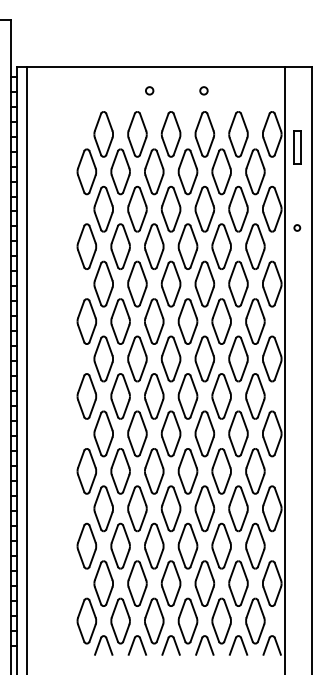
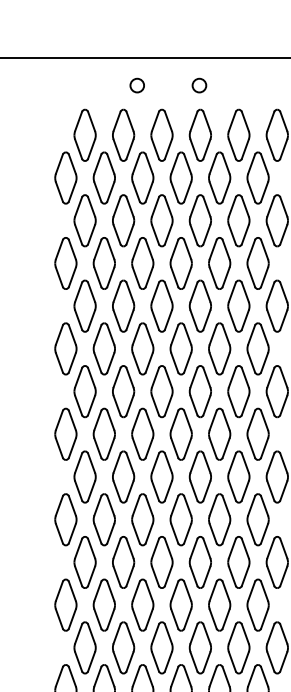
circle: (149, 90) -> (137, 85), size x1.6
circle: (203, 90) -> (198, 85), size x1.6

